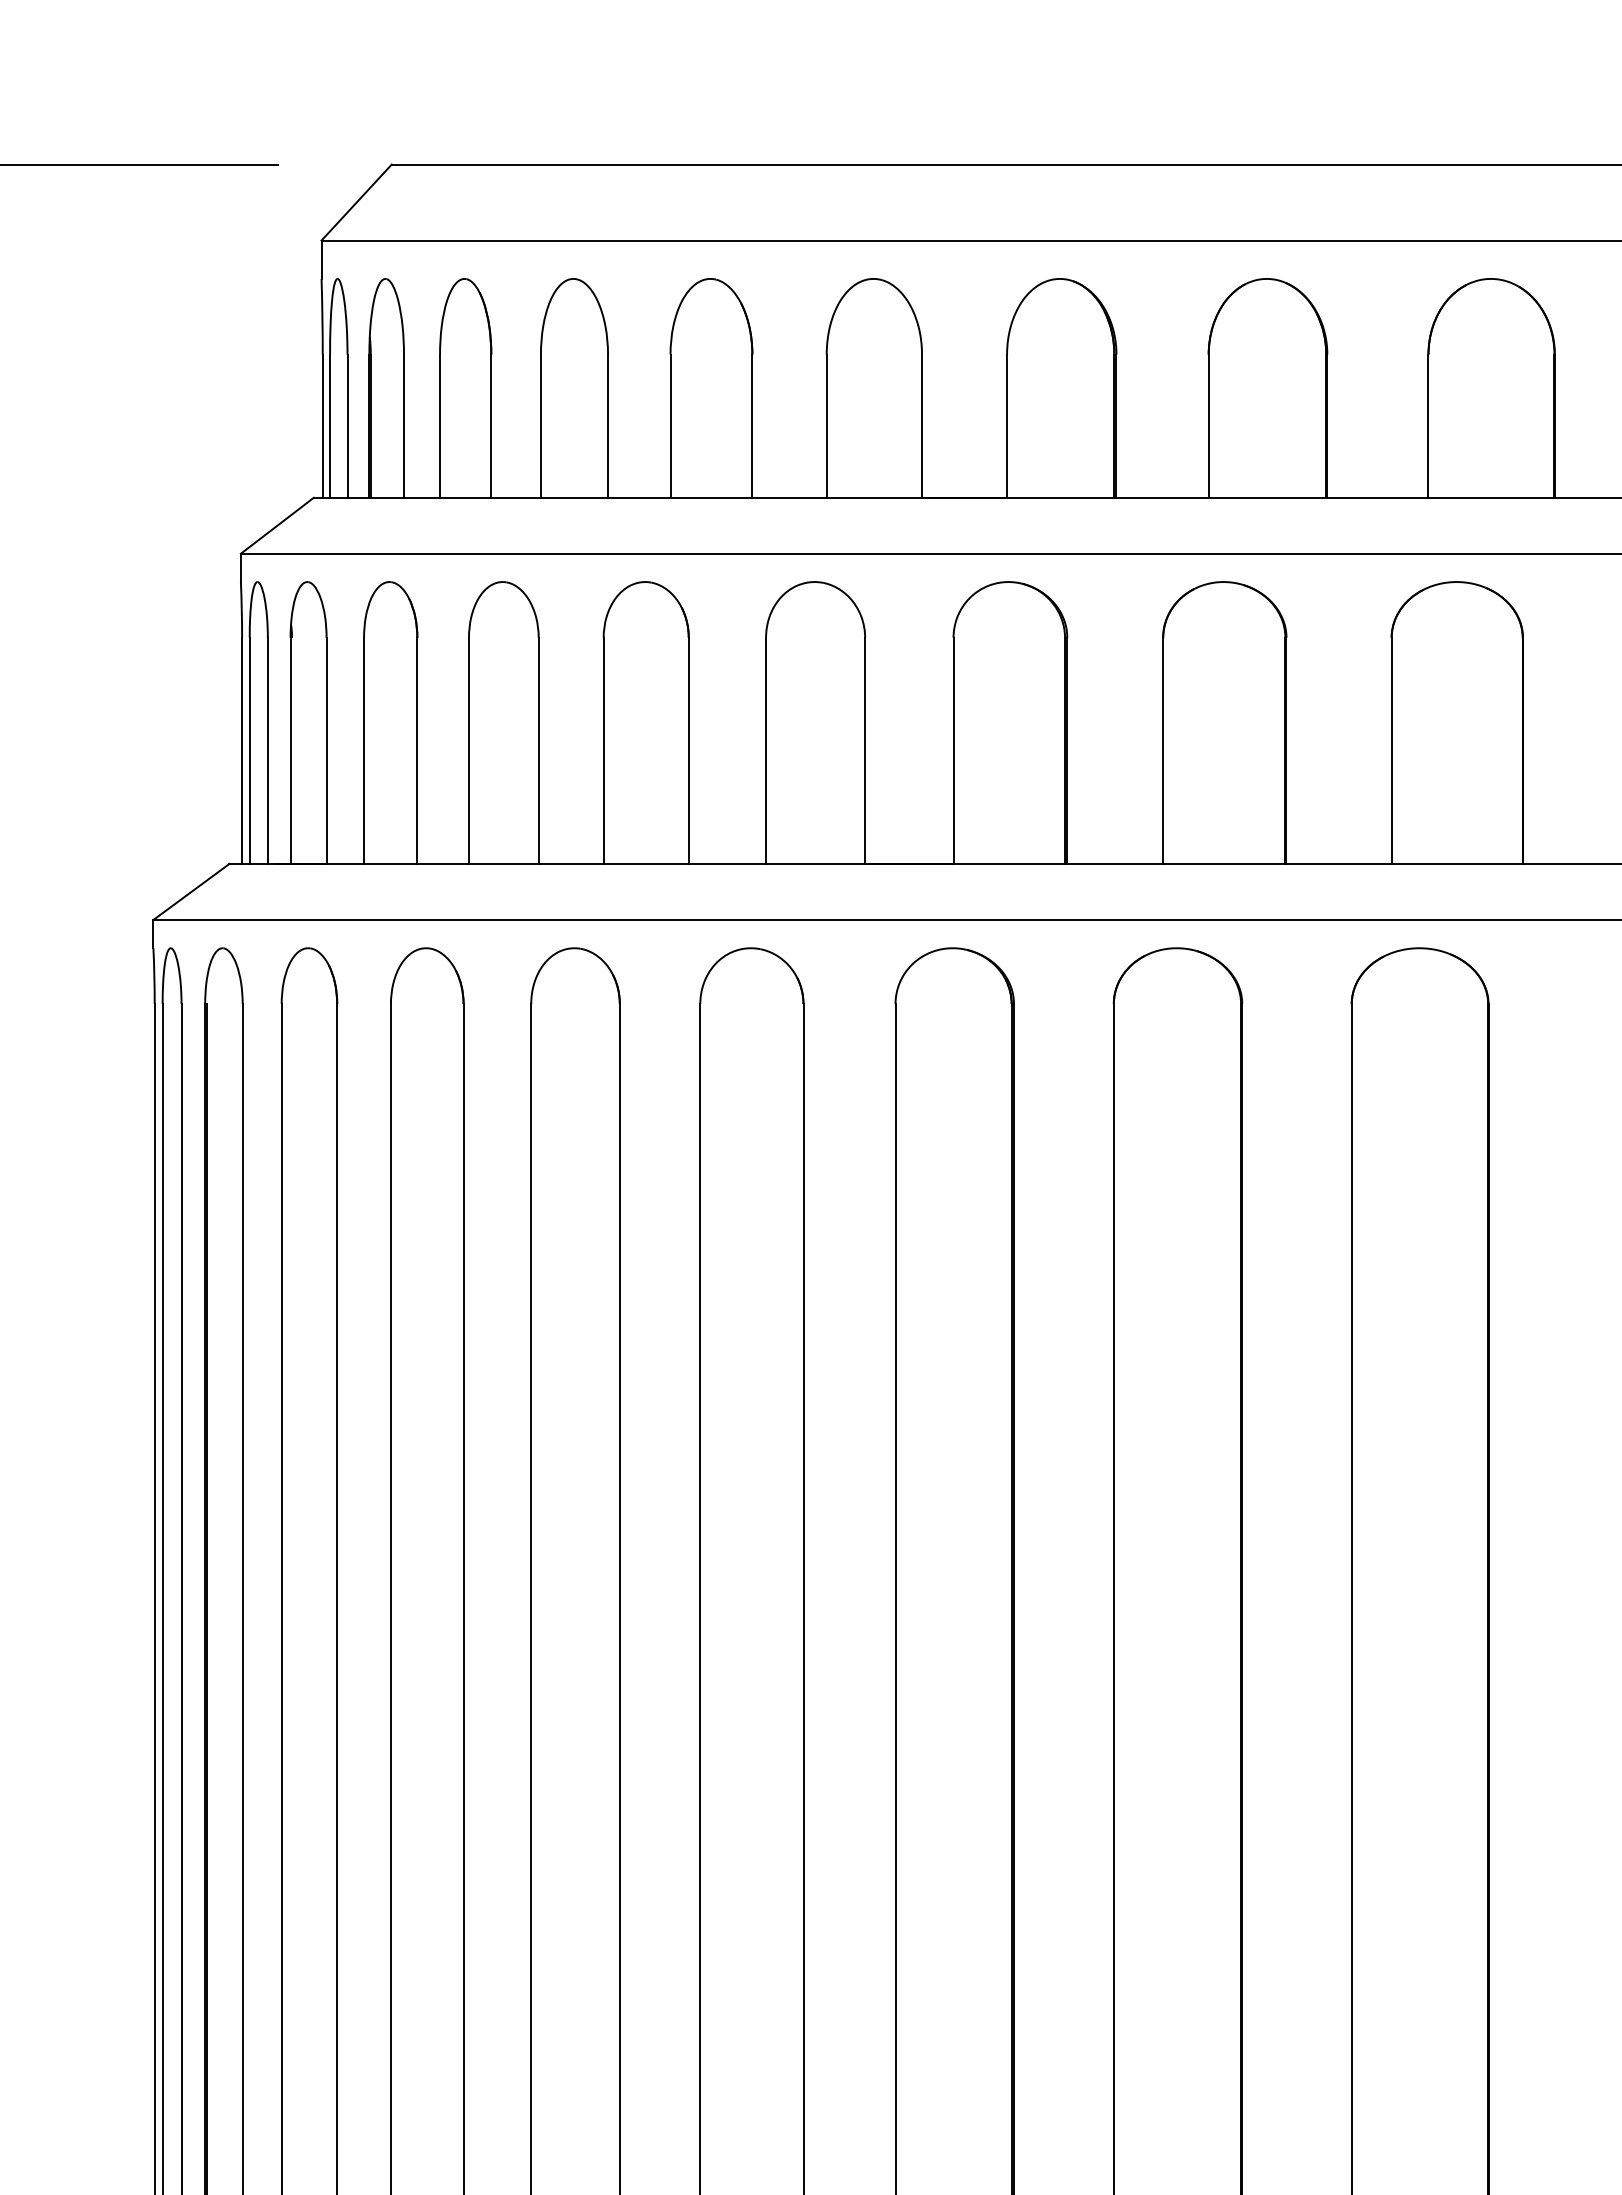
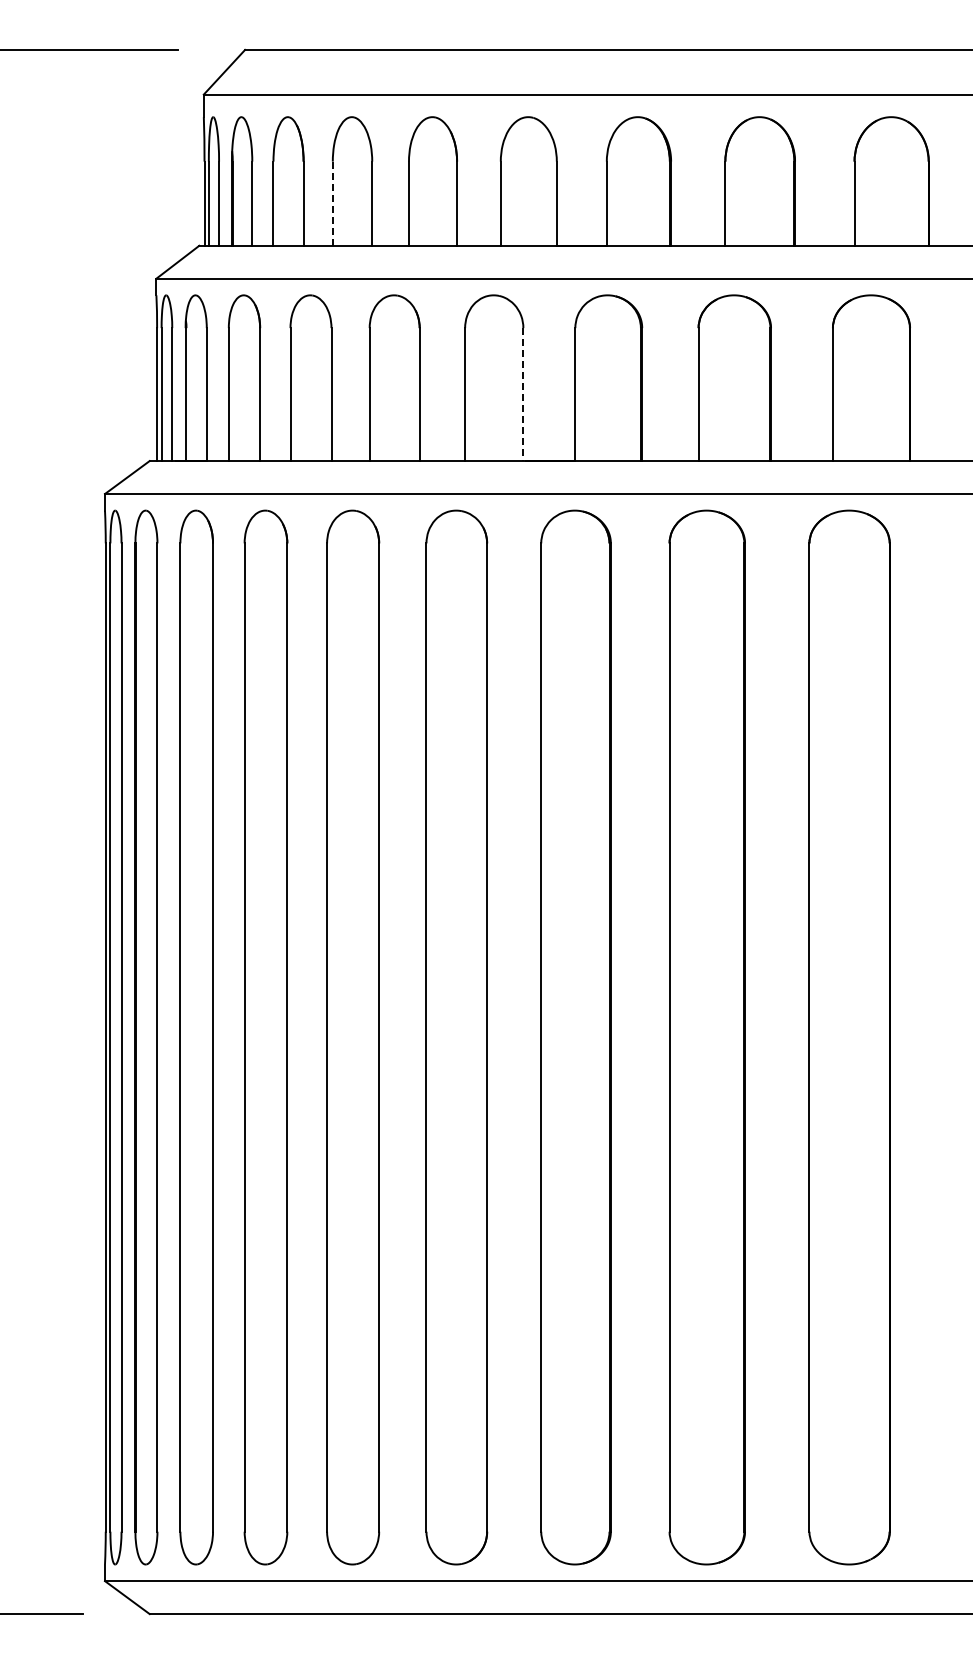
line: (540, 425) -> (332, 203), solid -> dashed
line: (865, 752) -> (523, 395), solid -> dashed

